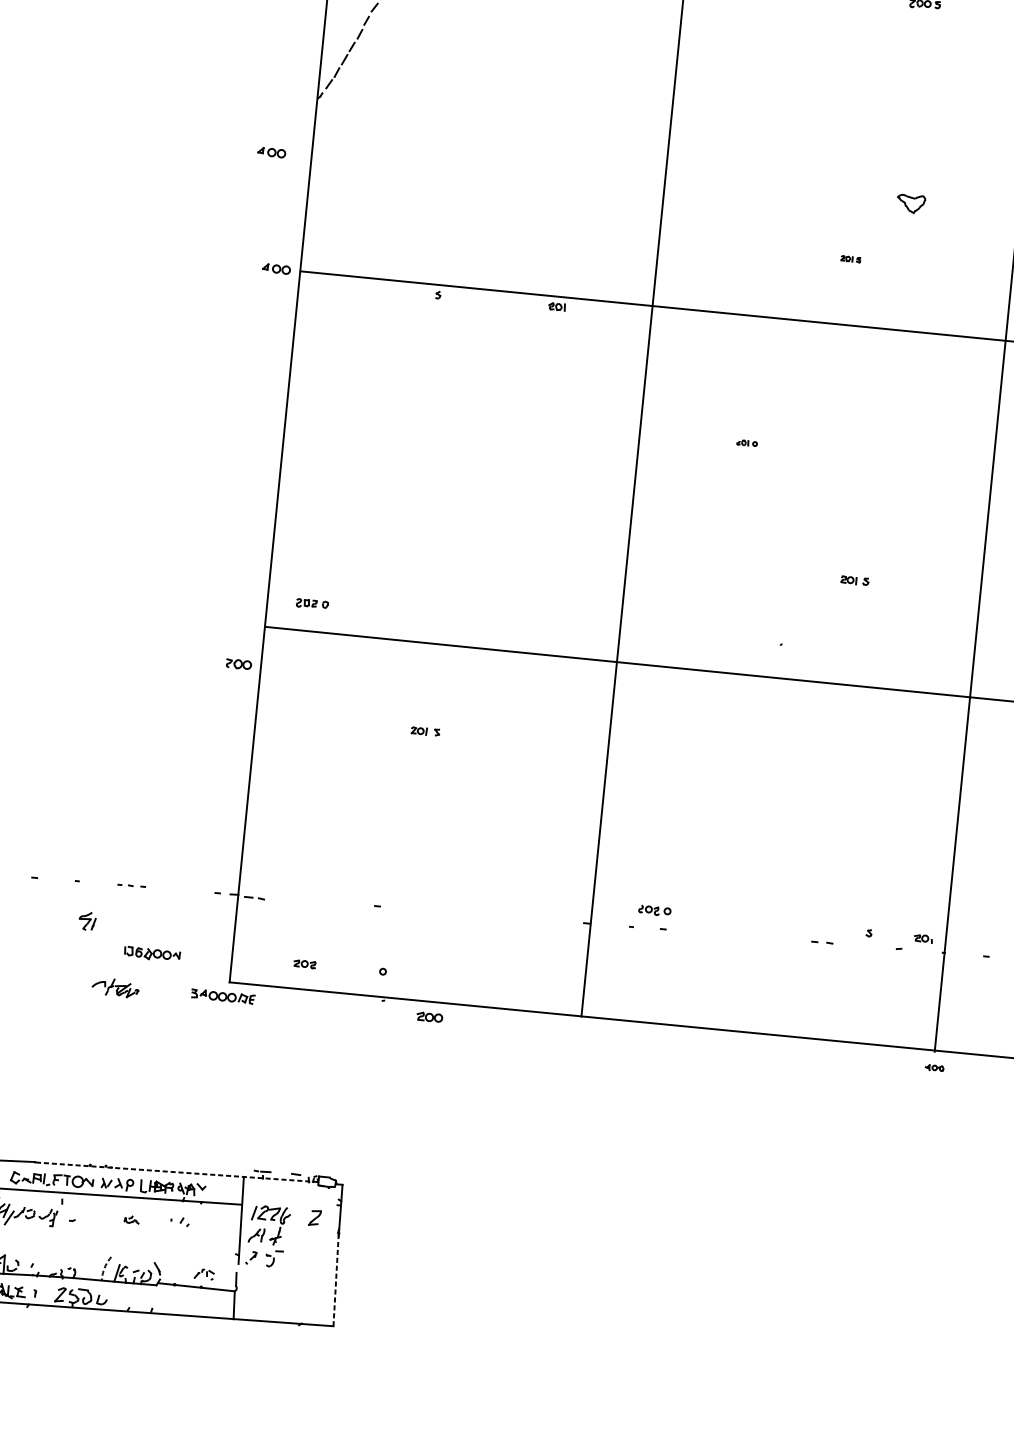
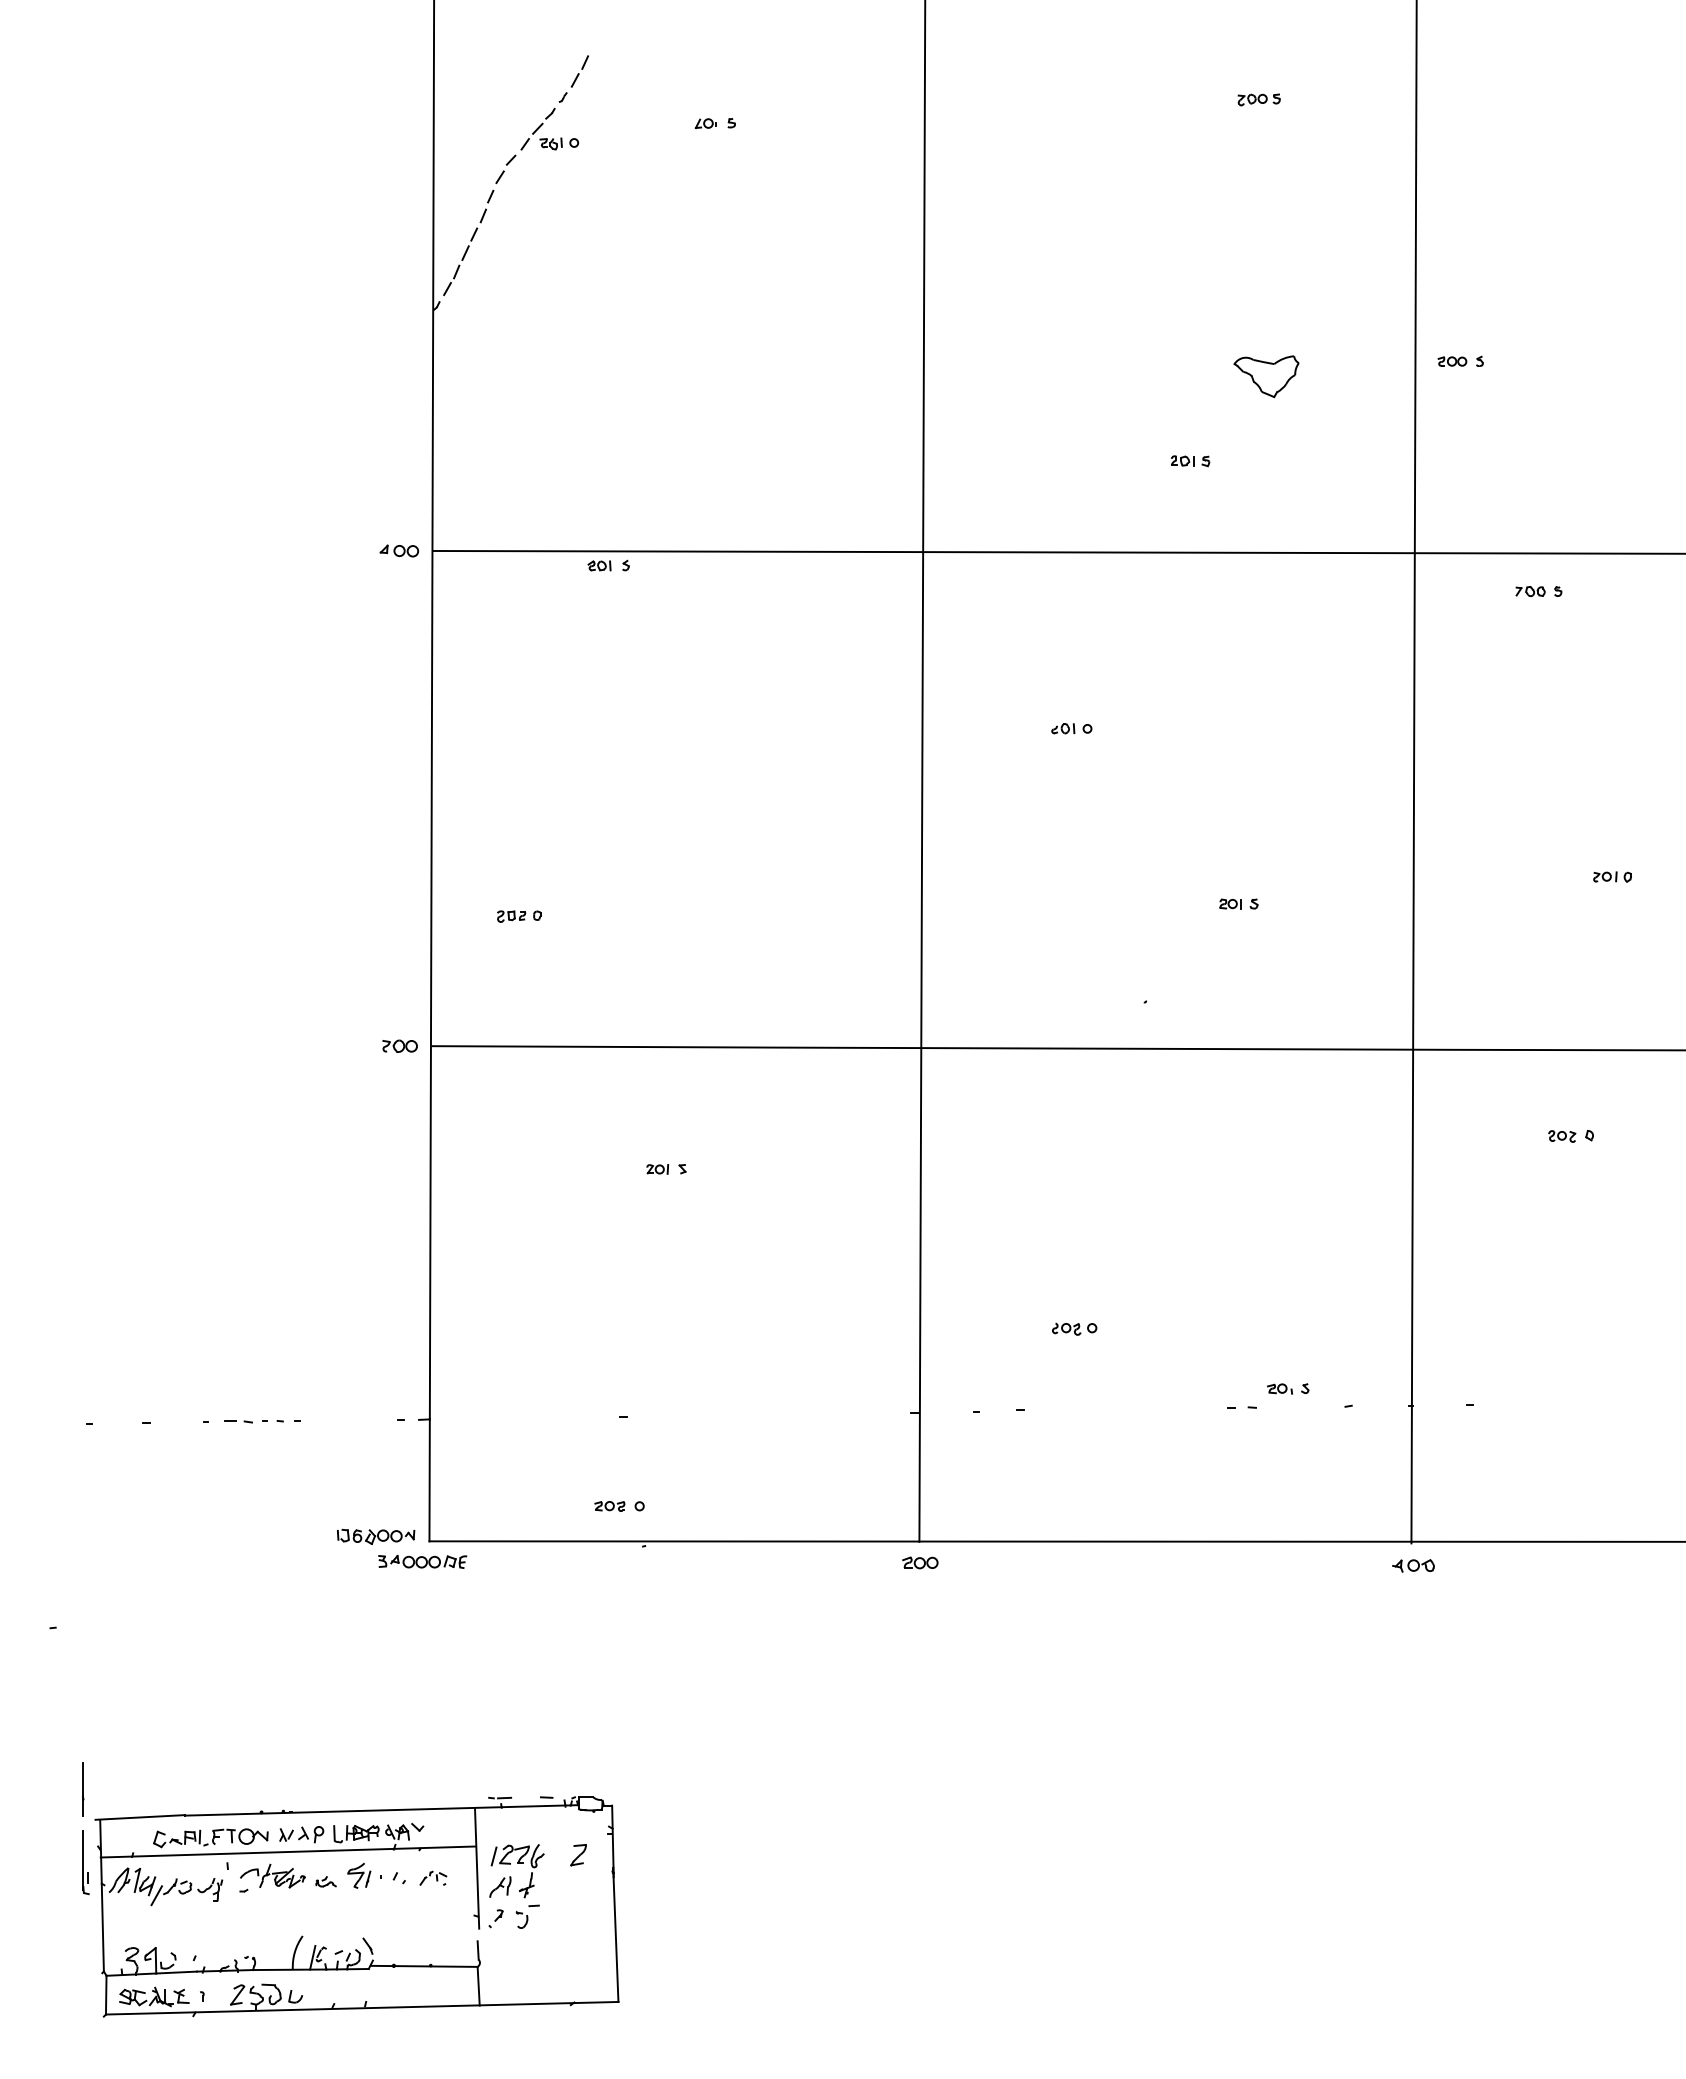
part: (271, 152) -> (377, 390), removed
part: (911, 203) -> (1266, 376), size x1.67
part: (850, 259) -> (1190, 461), size x1.43
part: (557, 306) -> (599, 565), moved
part: (746, 442) -> (1071, 728), size x1.43
part: (312, 604) -> (519, 916), moved
part: (238, 663) -> (399, 1045), moved
part: (254, 897) -> (238, 1421), moved
part: (654, 910) -> (1074, 1328), moved
part: (87, 920) -> (359, 1875), moved
part: (923, 938) -> (1279, 1388), moved
part: (152, 954) -> (376, 1536), moved
part: (304, 964) -> (609, 1506), moved
part: (115, 987) -> (272, 1875), moved
part: (430, 1016) -> (920, 1562), moved
part: (934, 1067) -> (1413, 1565), size x1.67
line: (176, 1172) -> (381, 1810), dashed -> solid
arc: (104, 1268) -> (294, 1952), dashed -> solid
part: (204, 1273) -> (433, 1877), moved
line: (336, 1277) -> (615, 1934), dashed -> solid

